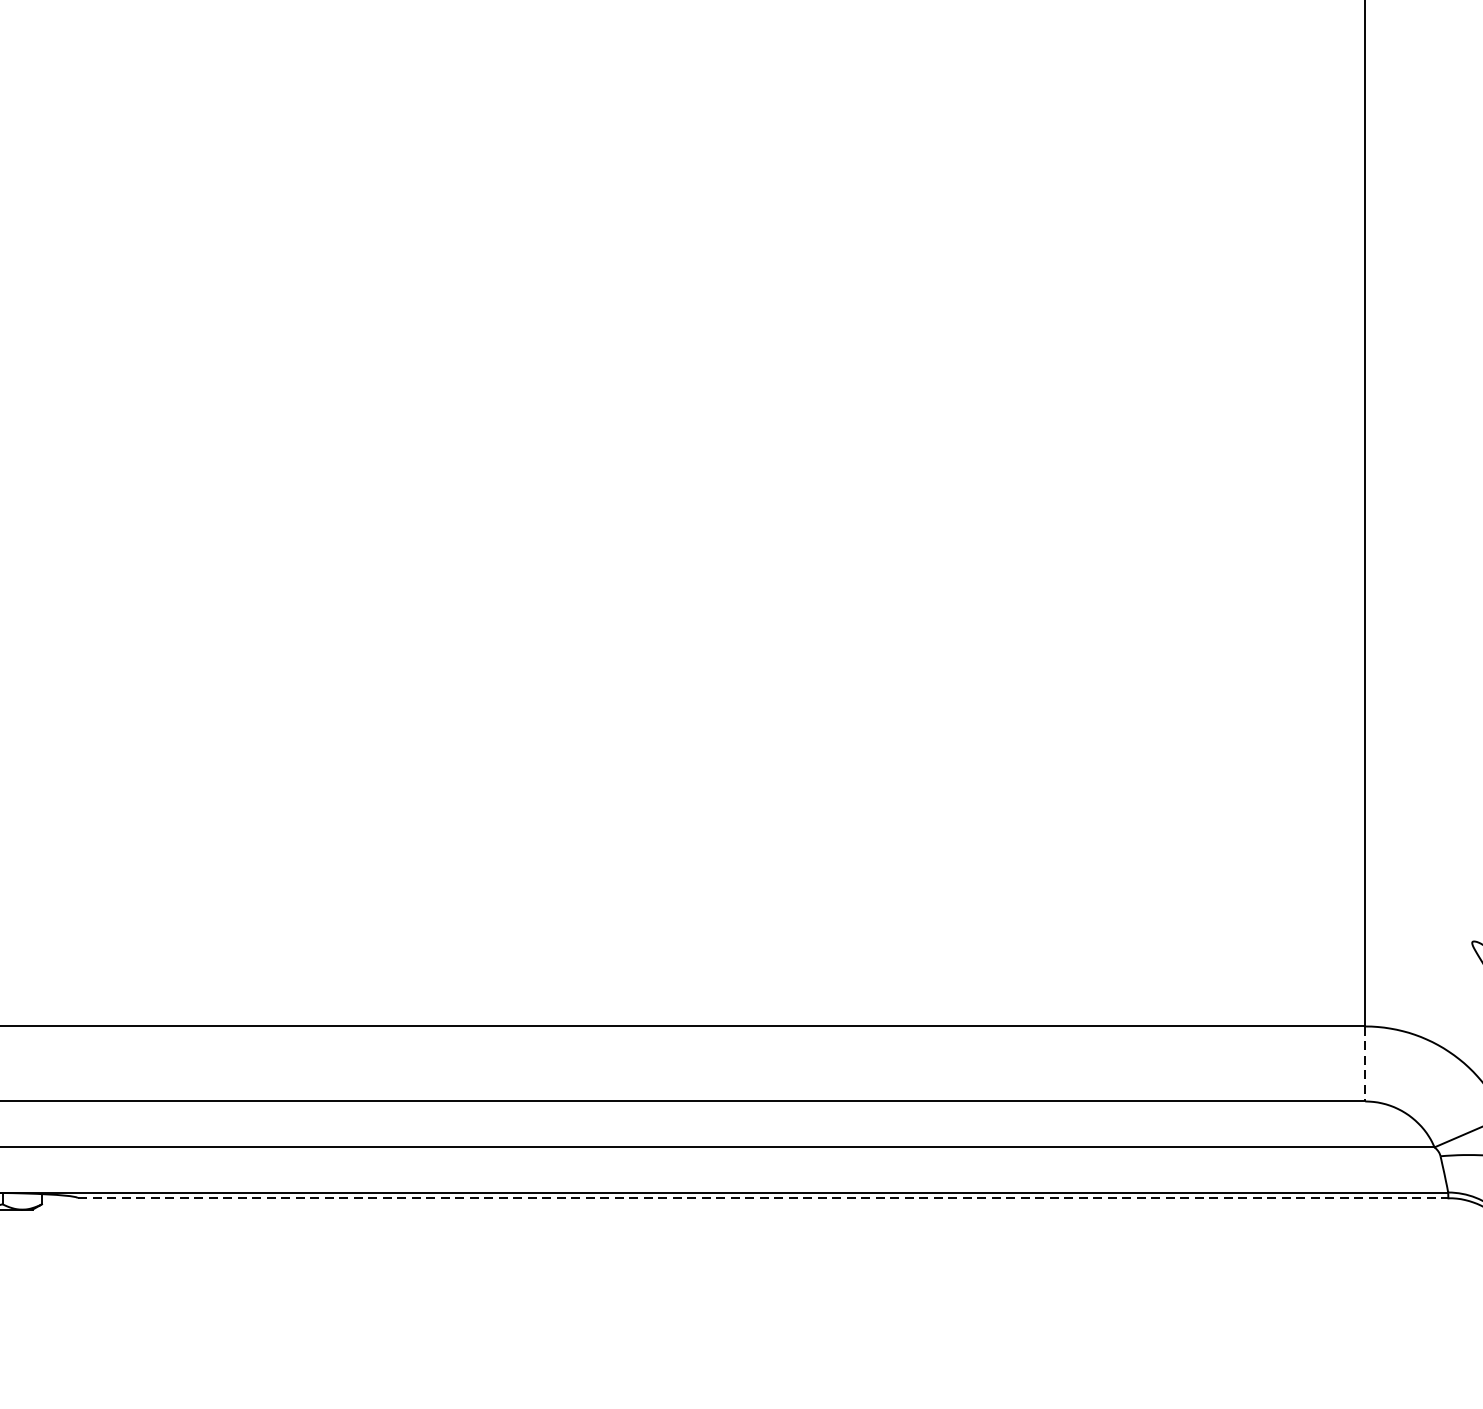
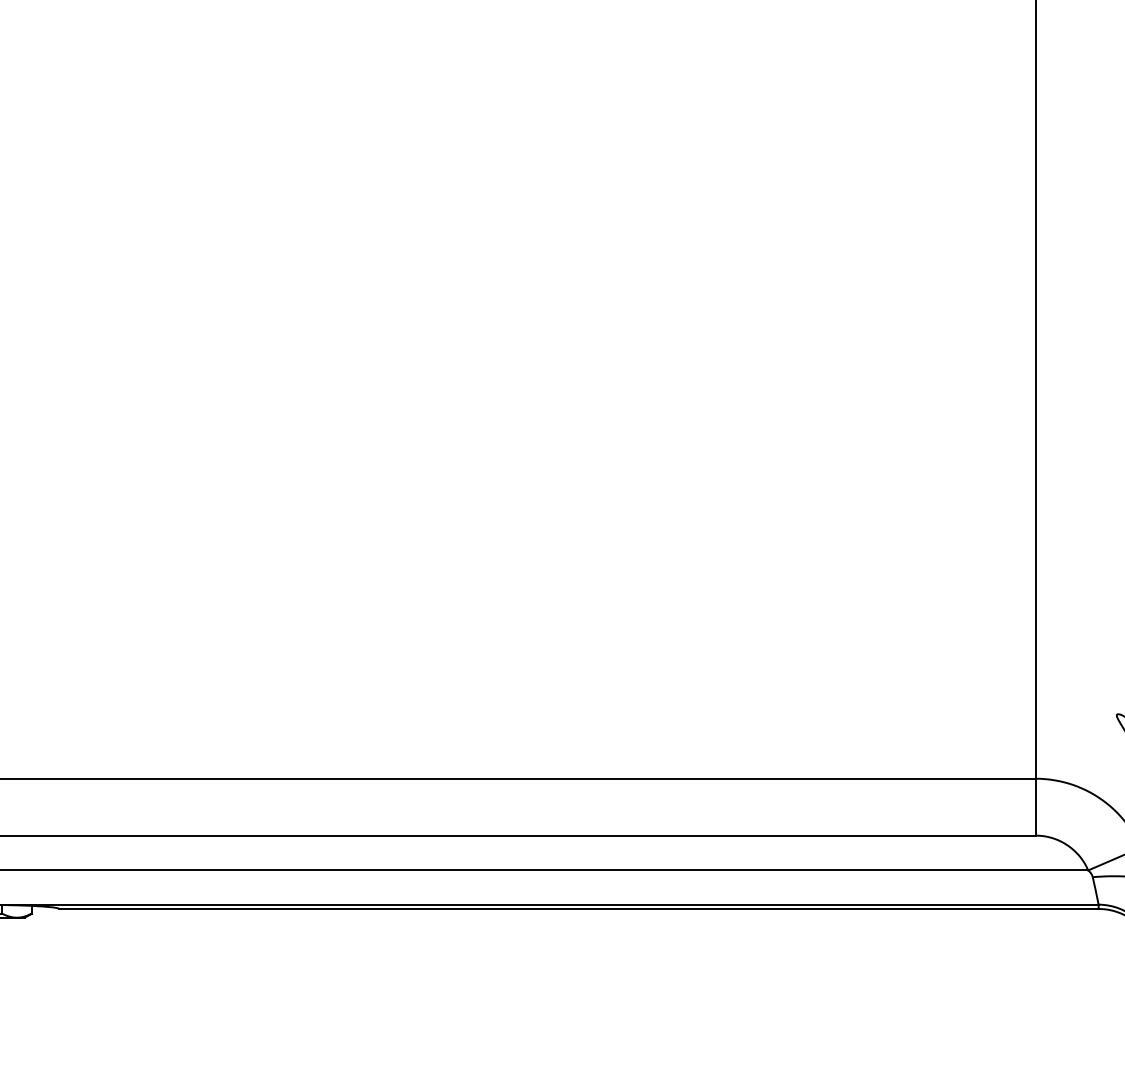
line: (1365, 1064) -> (1035, 807), dashed -> solid
line: (762, 1198) -> (578, 909), dashed -> solid

